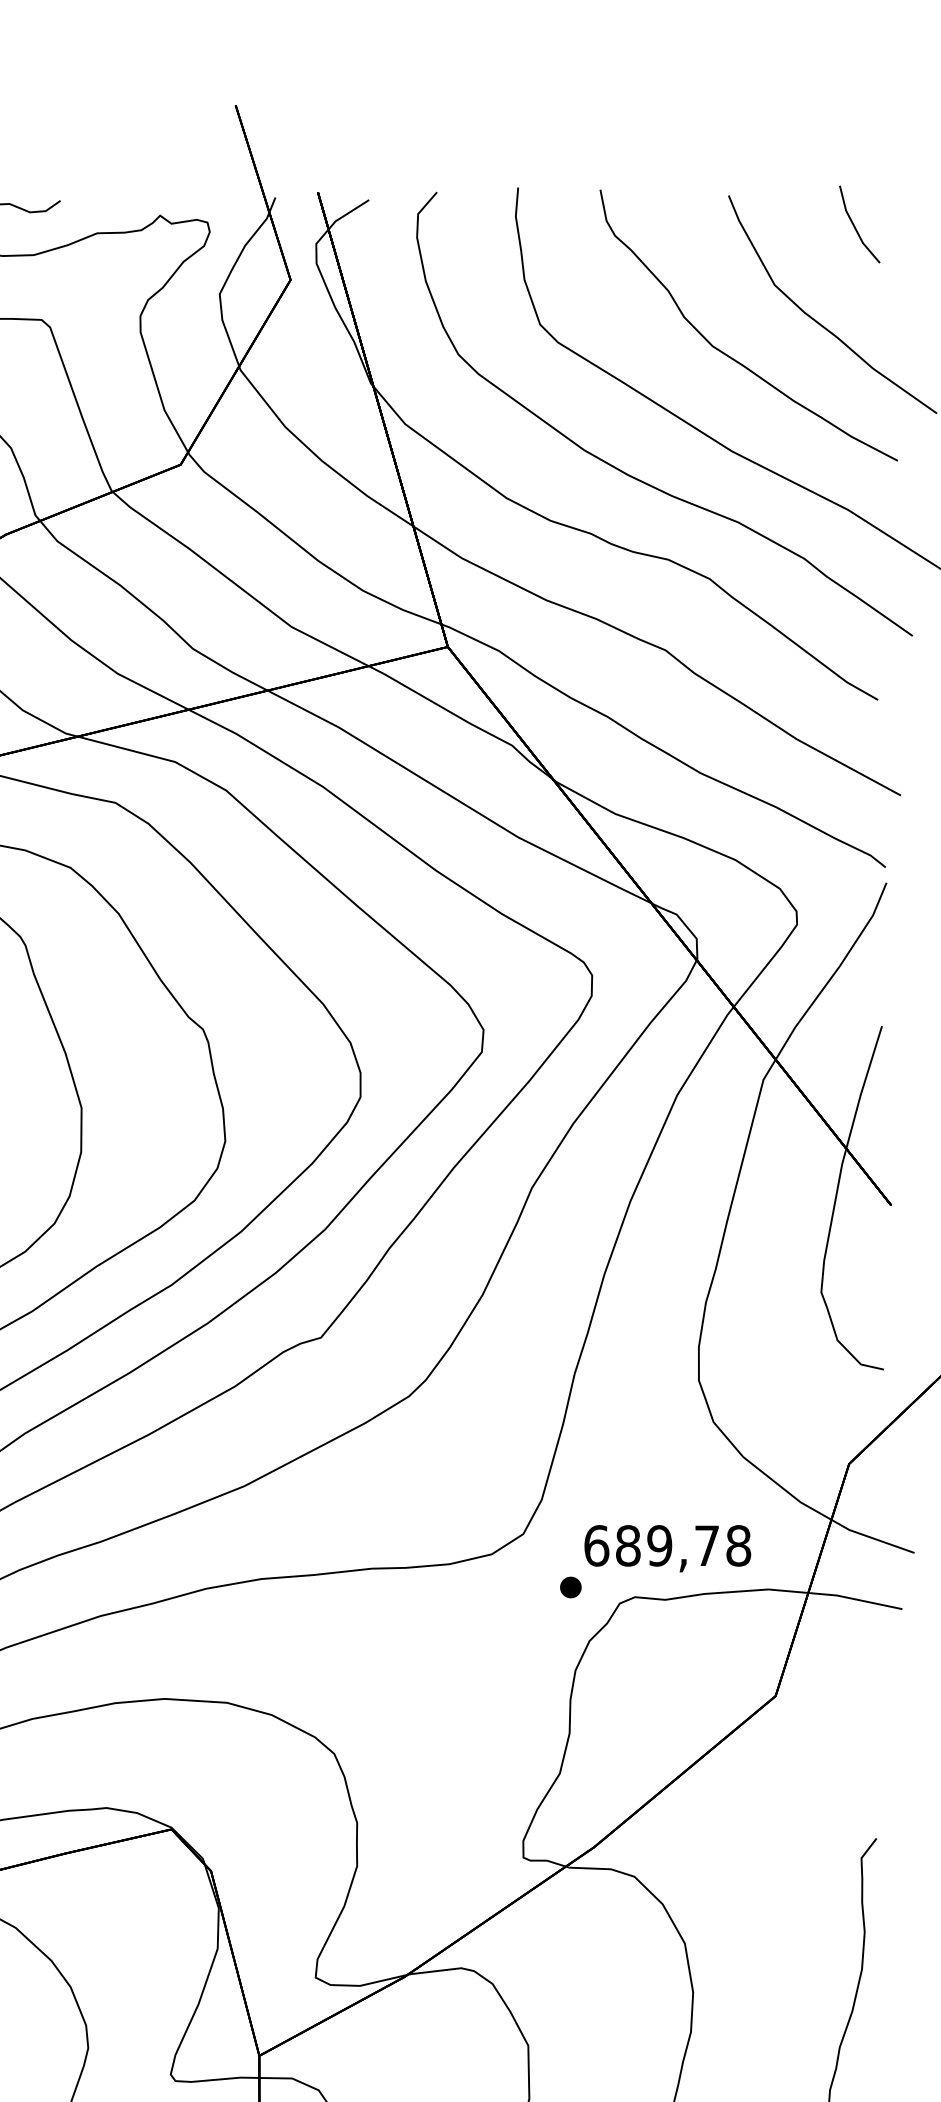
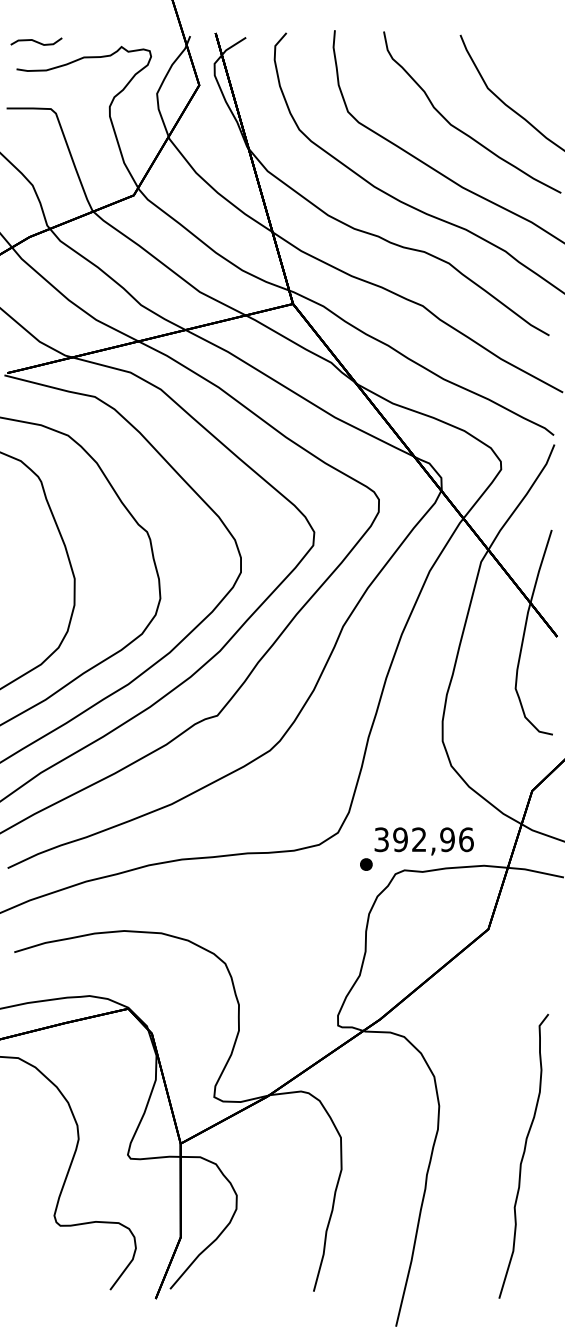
part: (859, 224) -> (538, 52), removed
text: (666, 1545) -> (423, 839), 689,78 -> 392,96

